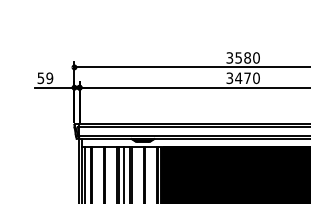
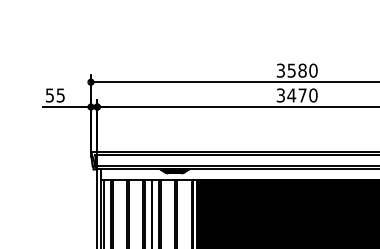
text: (49, 77) -> (60, 94), 59 -> 55

